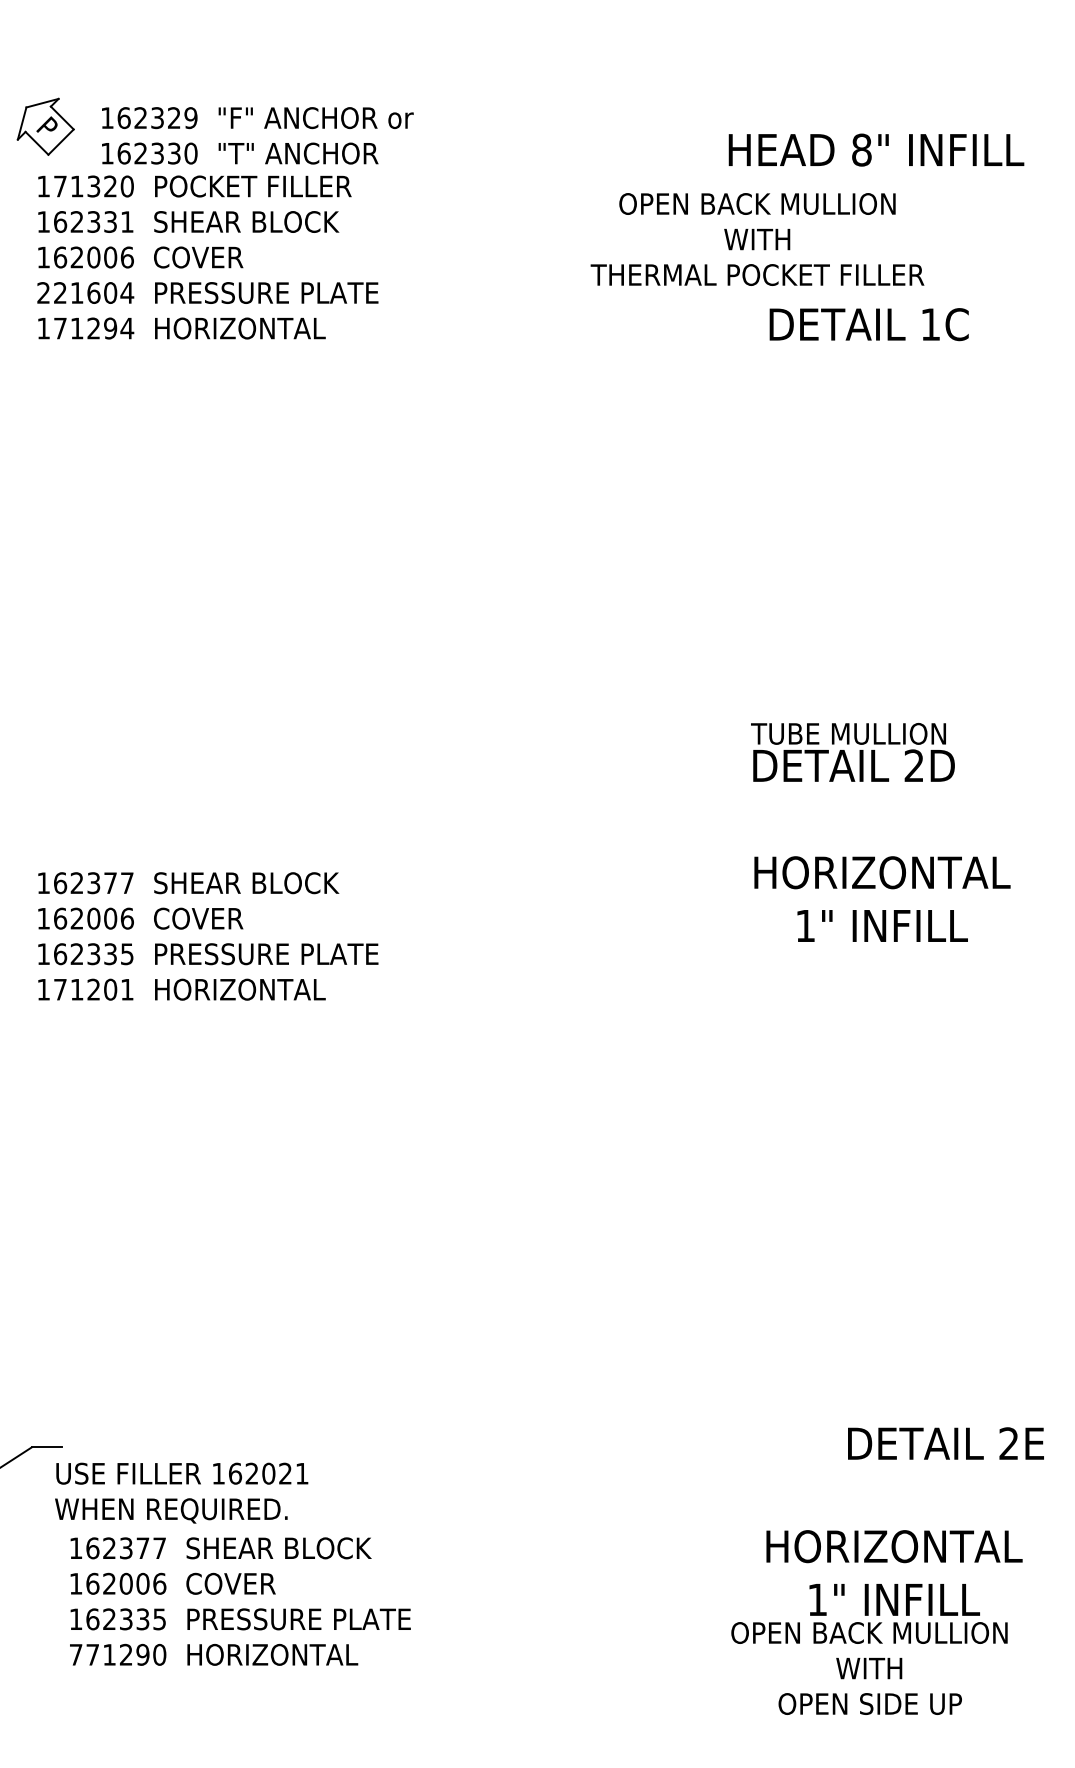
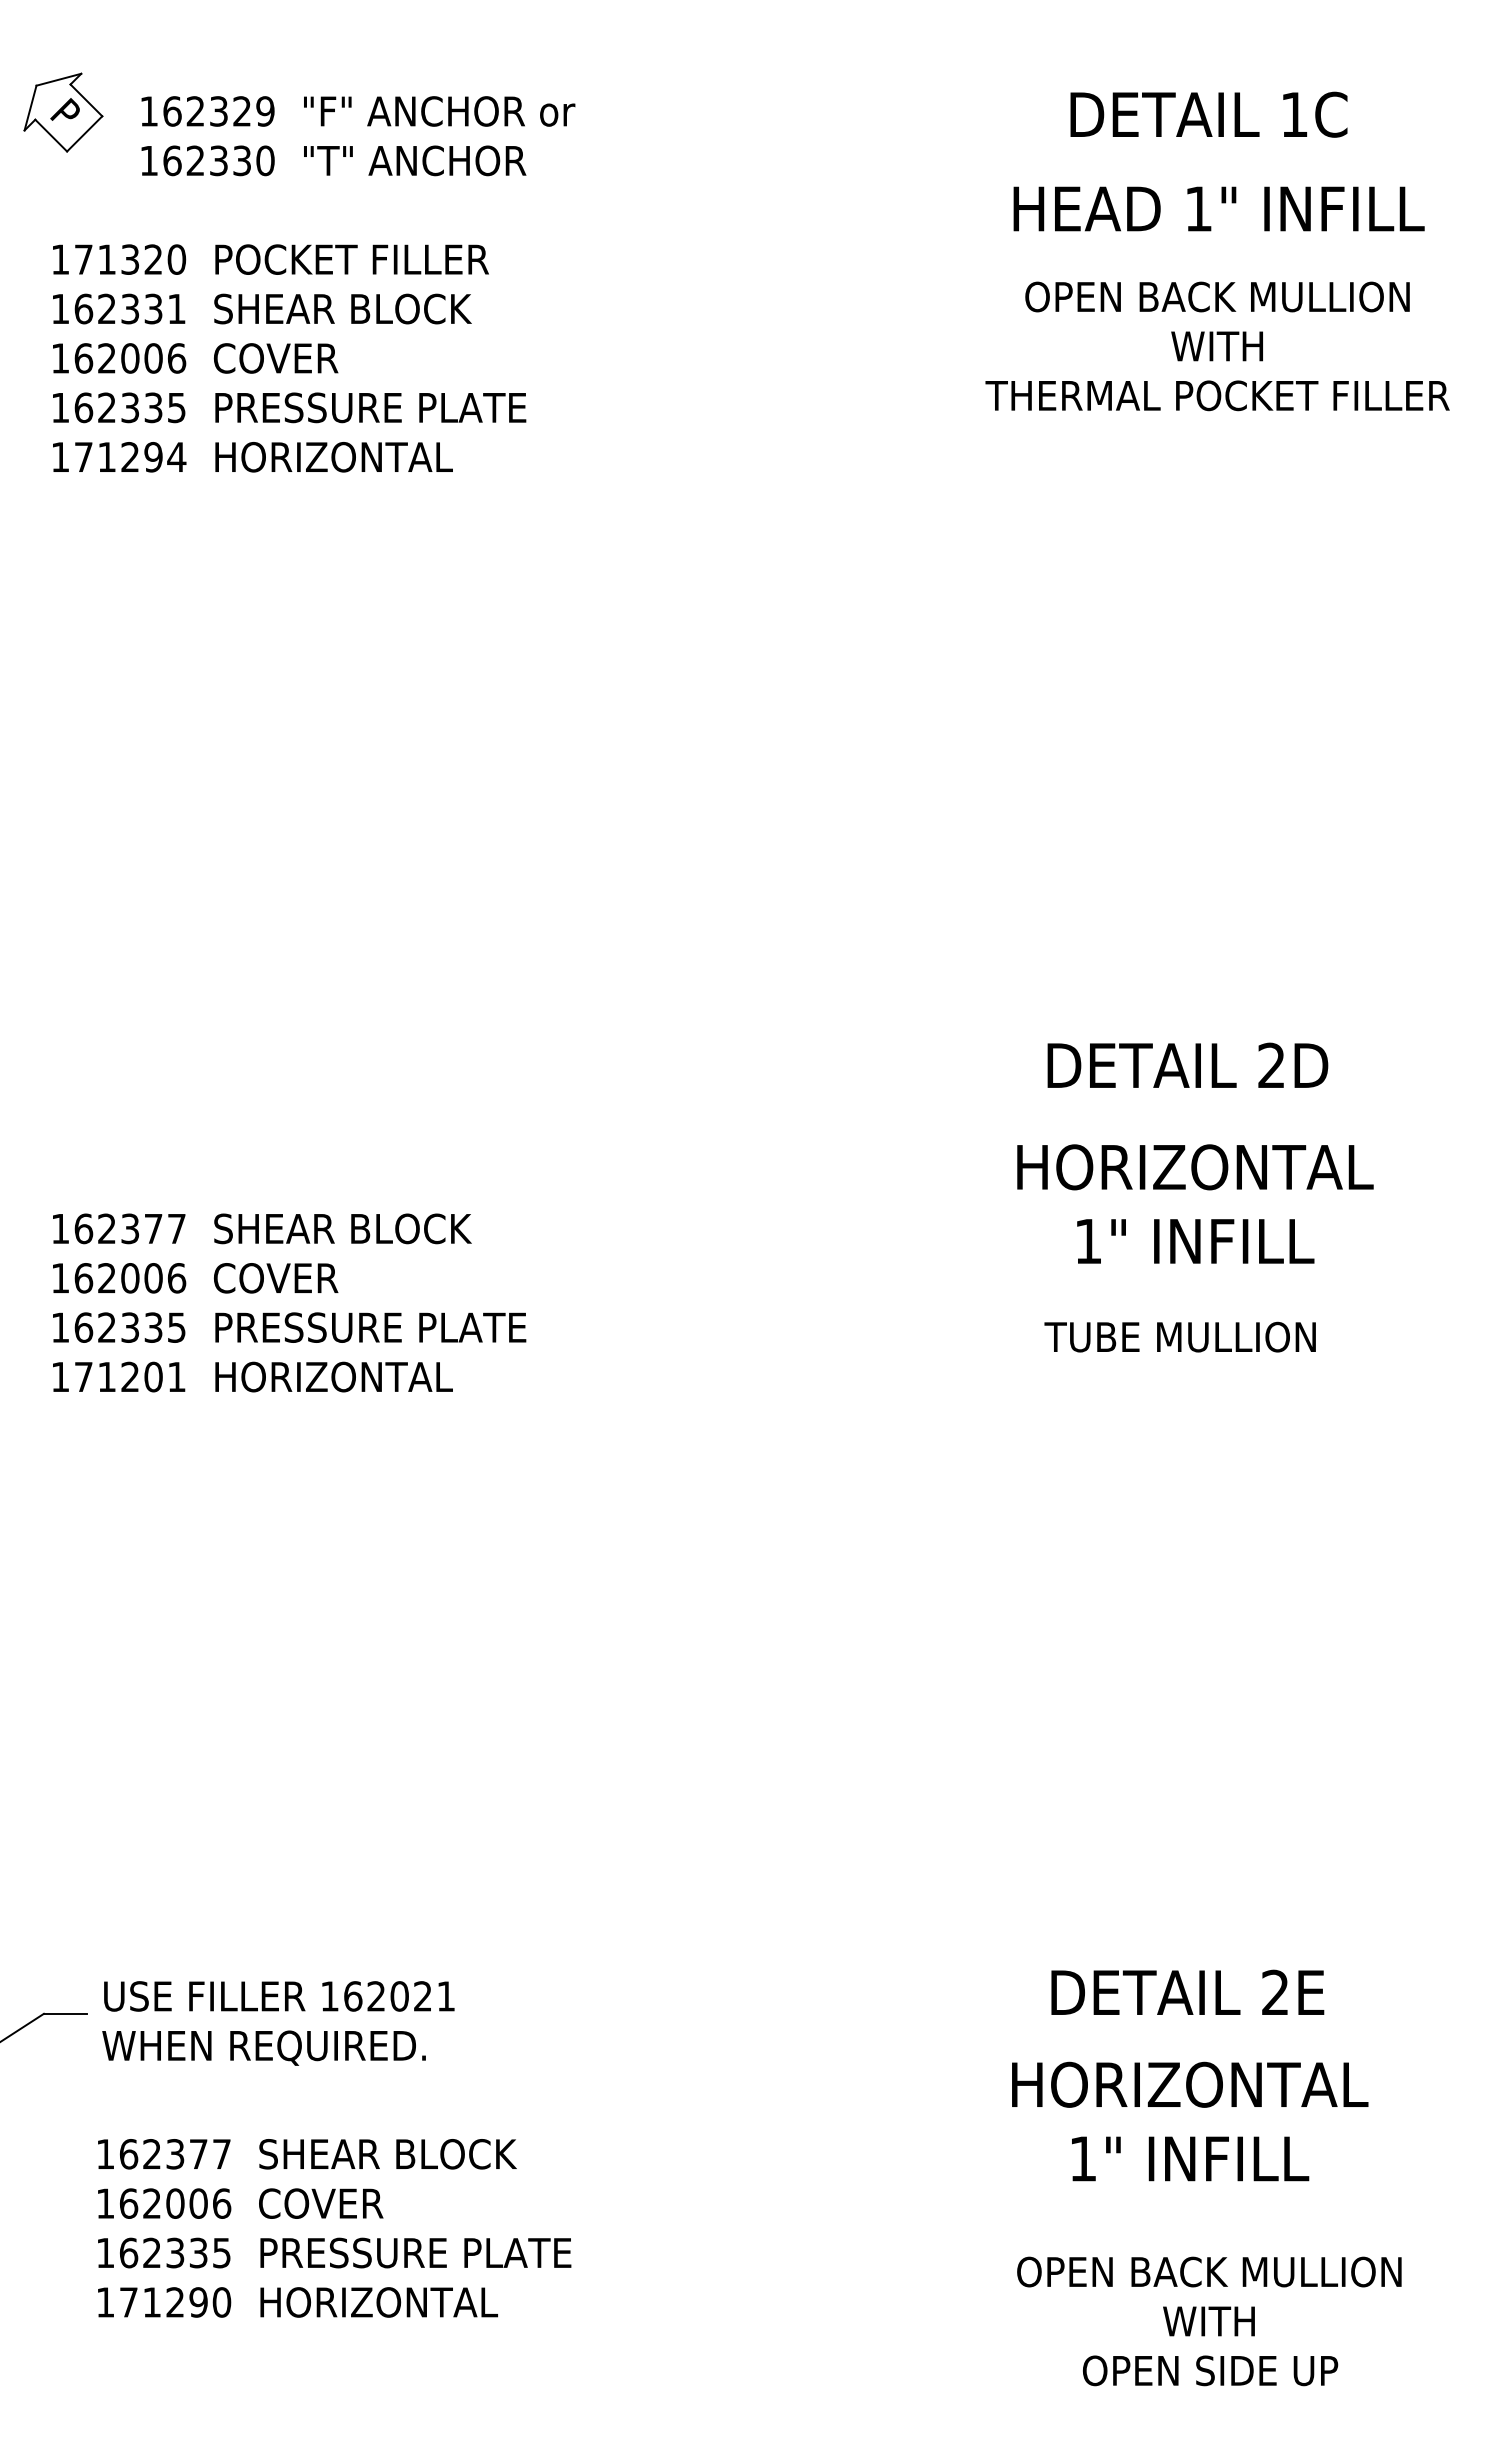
part: (45, 126) -> (63, 112), moved
text: (257, 136) -> (358, 136), moved
text: (861, 149) -> (1198, 208), 8" -> 1"
text: (757, 239) -> (1217, 346), moved
text: (85, 292) -> (118, 407), 221604 -> 162335
text: (868, 324) -> (1208, 114), moved
text: (848, 733) -> (1179, 1336), moved
text: (882, 898) -> (1195, 1203), moved
text: (945, 1442) -> (1187, 1991), moved
text: (181, 1493) -> (278, 2023), moved
text: (894, 1572) -> (1190, 2121), moved
text: (76, 1654) -> (105, 2302), 771290 -> 171290

